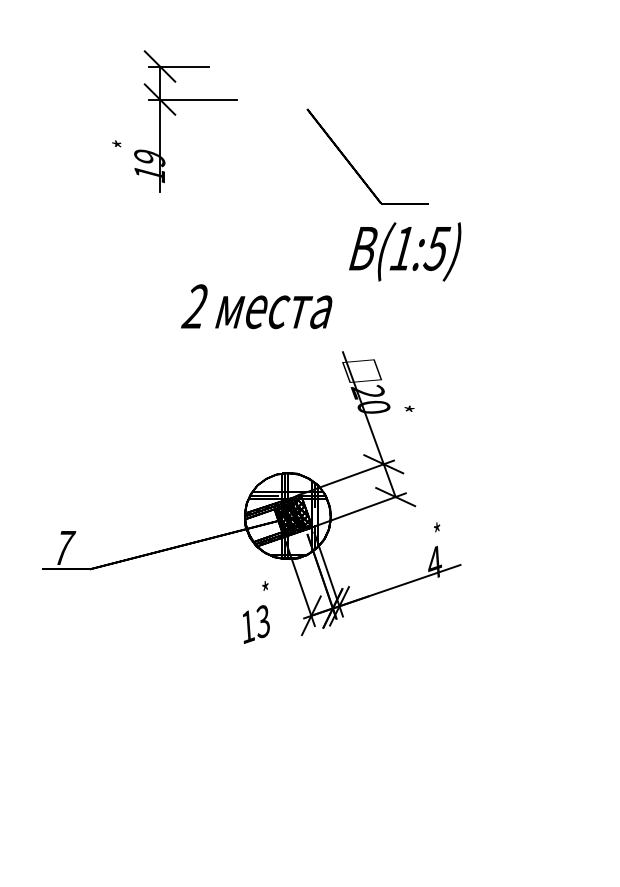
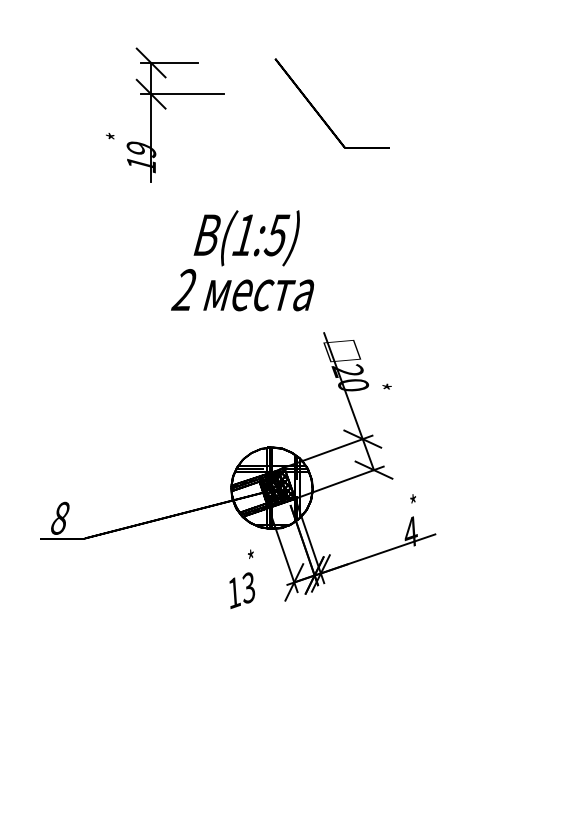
part: (355, 168) -> (320, 114), moved
text: (405, 251) -> (247, 237), moved
text: (65, 547) -> (61, 517), 7 -> 8

